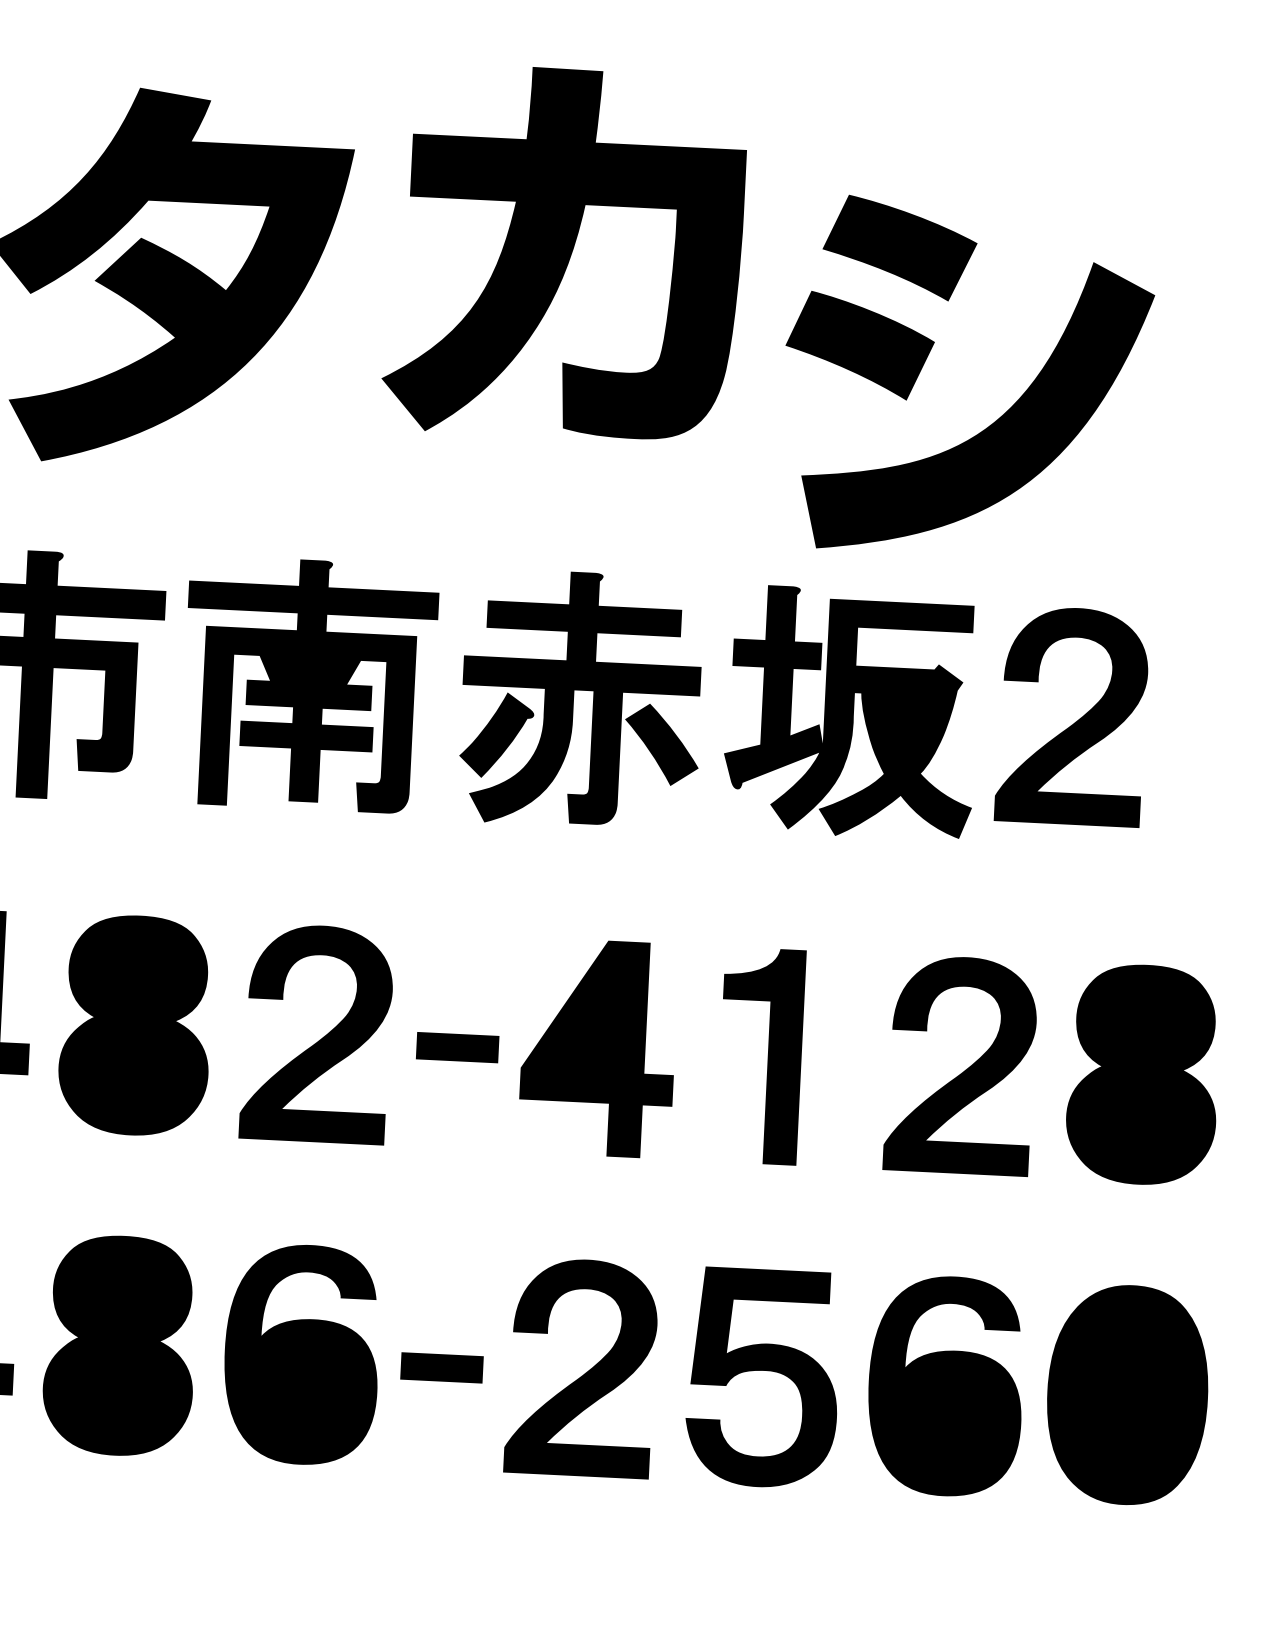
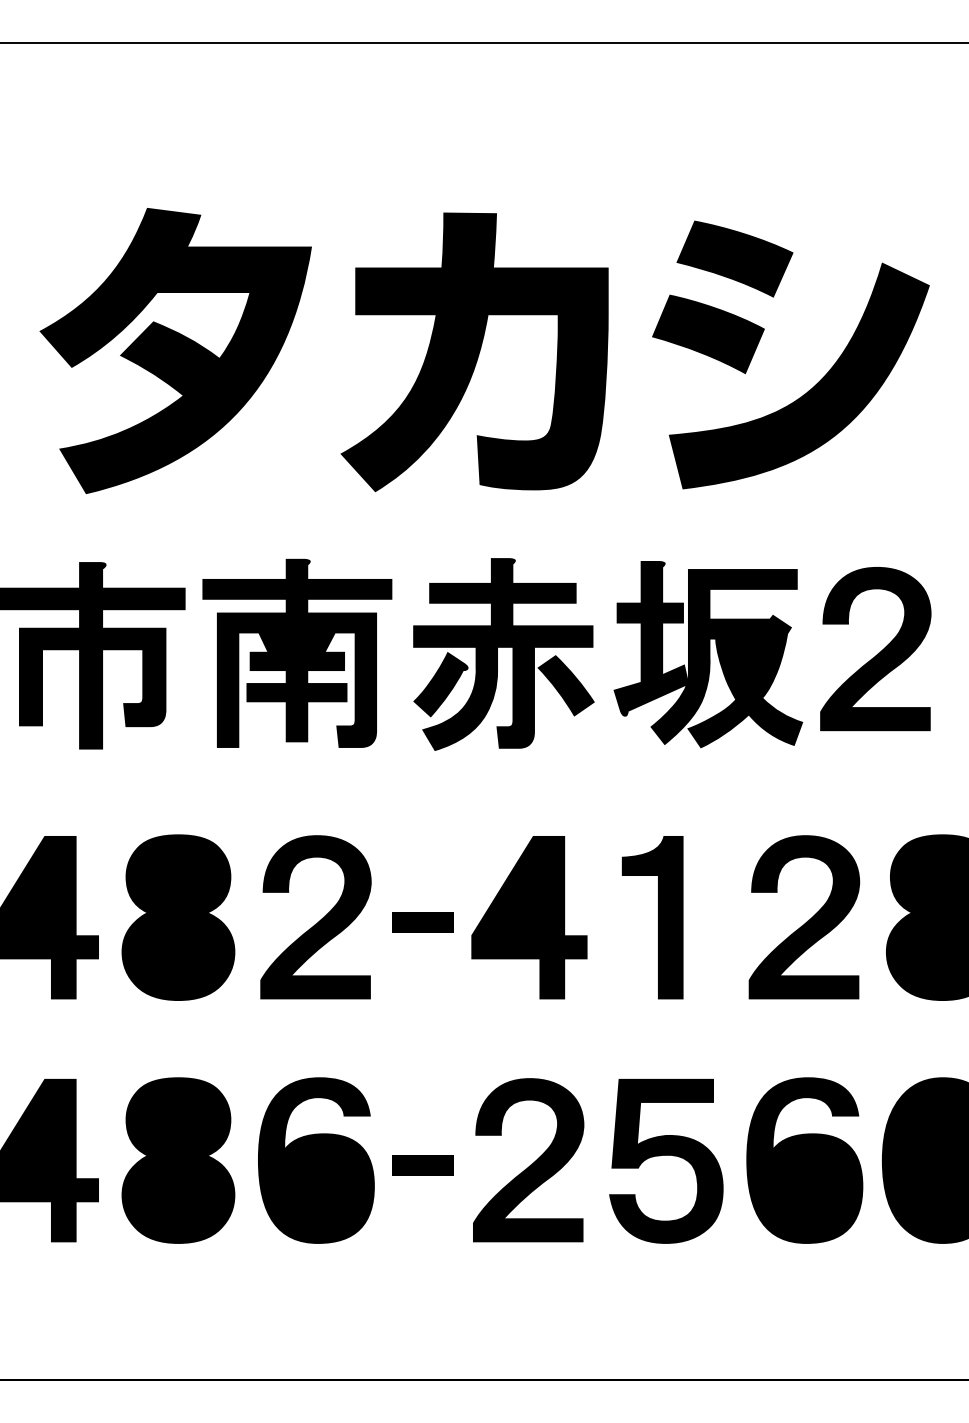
part: (564, 253) -> (474, 352), moved
part: (928, 357) -> (760, 340), moved

